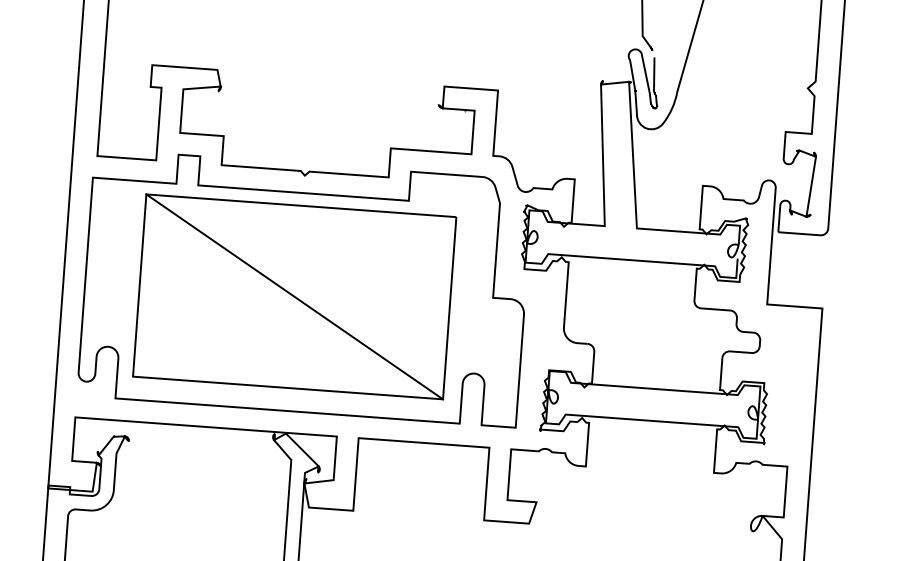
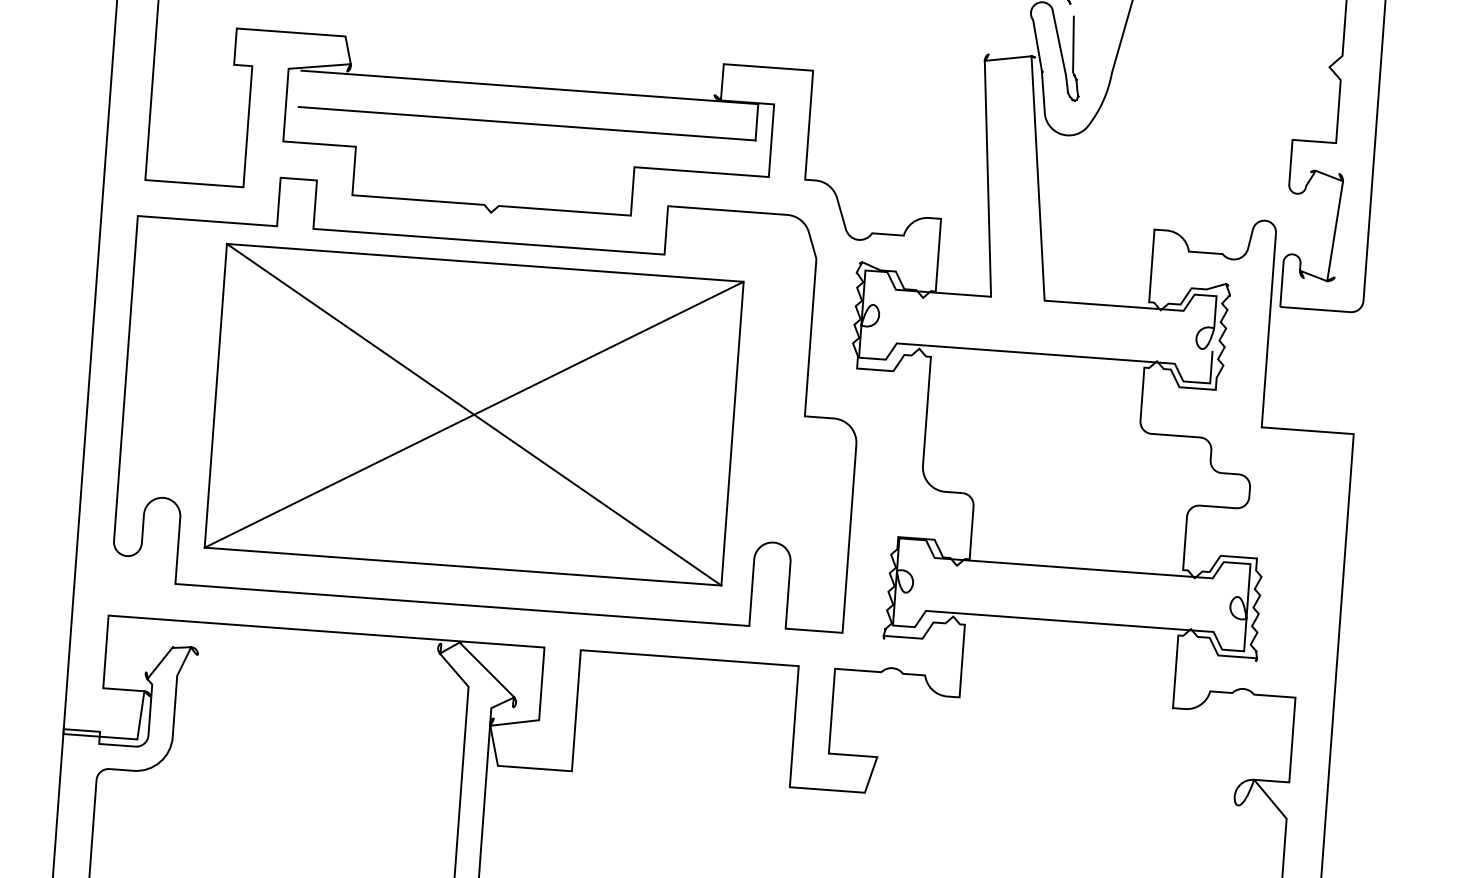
line: (328, 100) -> (530, 87), added
line: (326, 122) -> (527, 124), added
line: (294, 296) -> (473, 414), added

